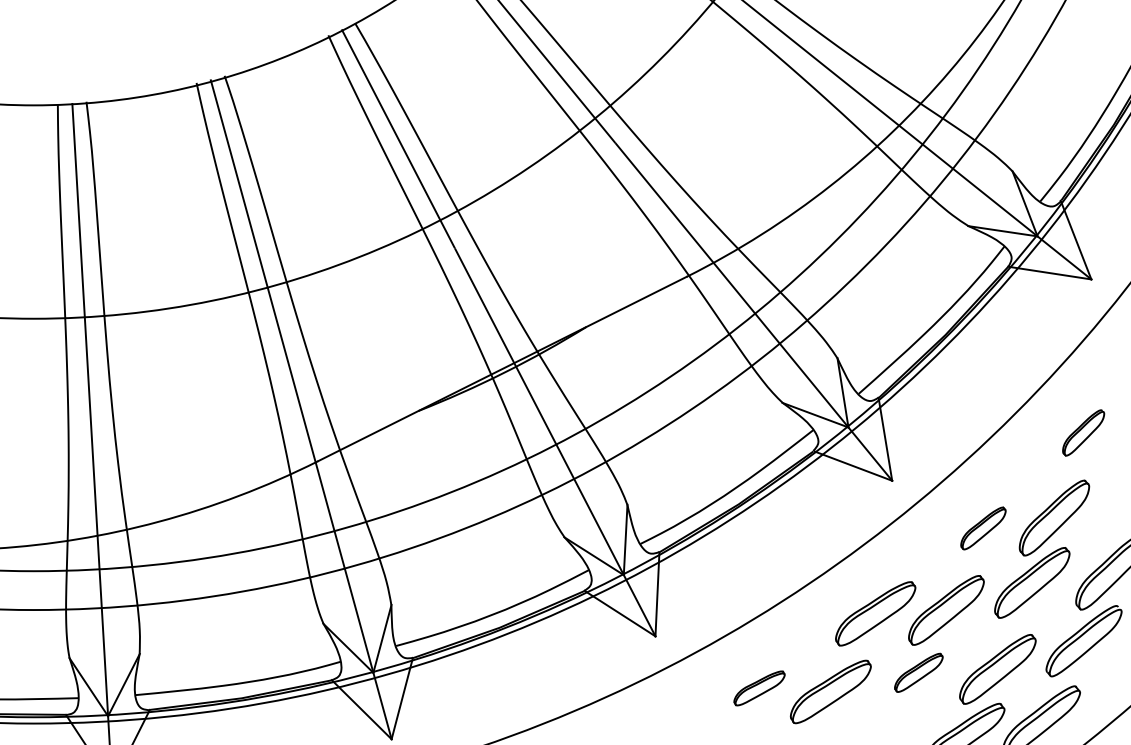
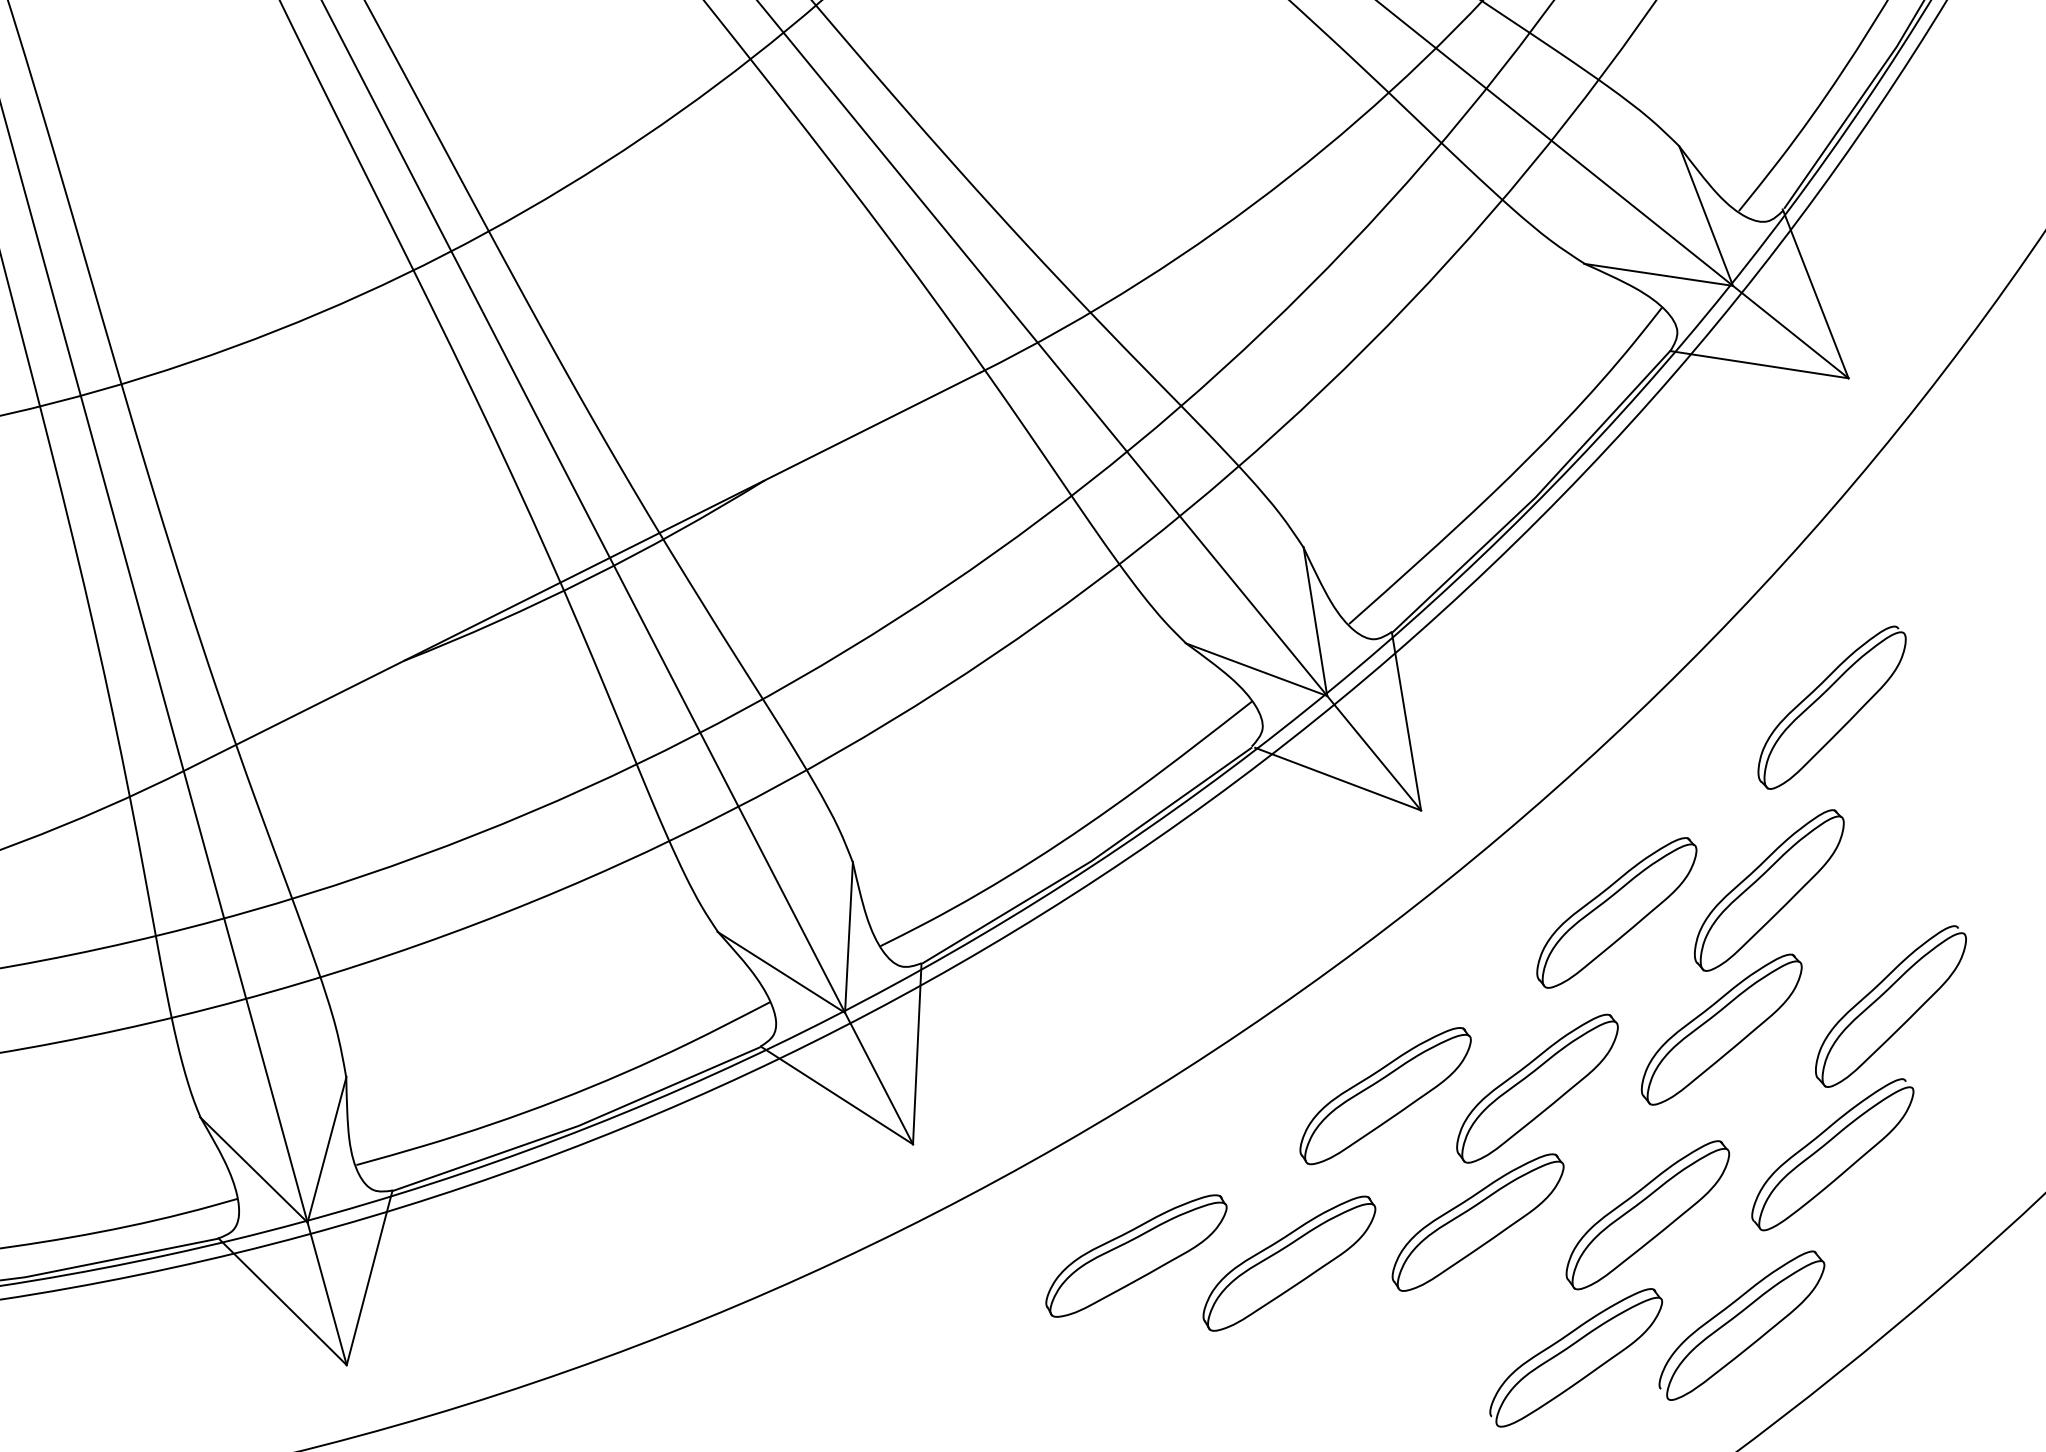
part: (1083, 432) -> (1831, 706), size x1.67
part: (983, 528) -> (1617, 912), size x1.67
part: (918, 672) -> (1477, 1221), size x1.67
part: (759, 688) -> (1136, 1256), size x1.67

